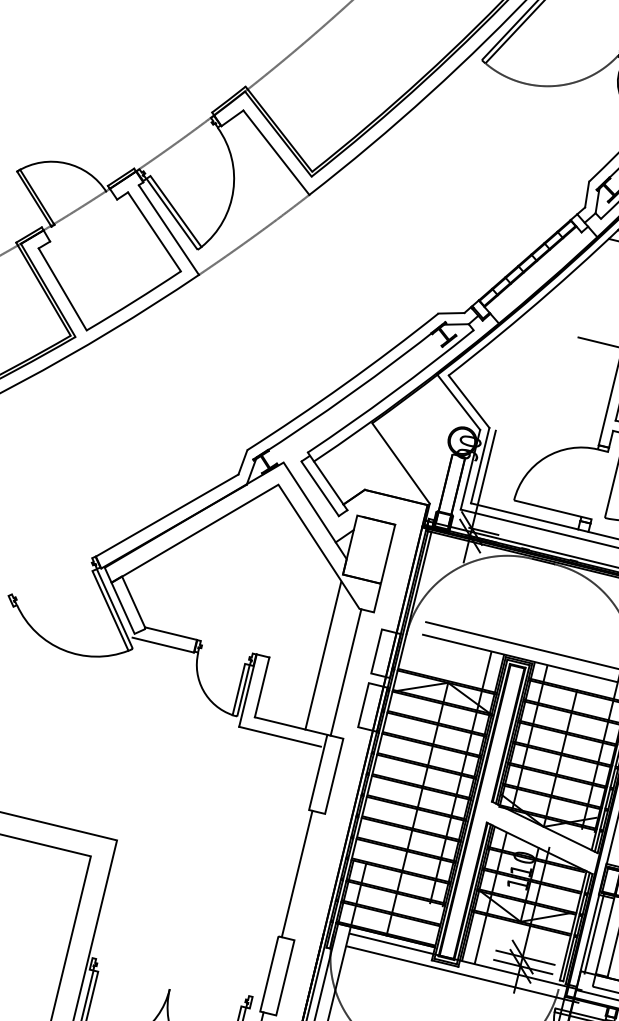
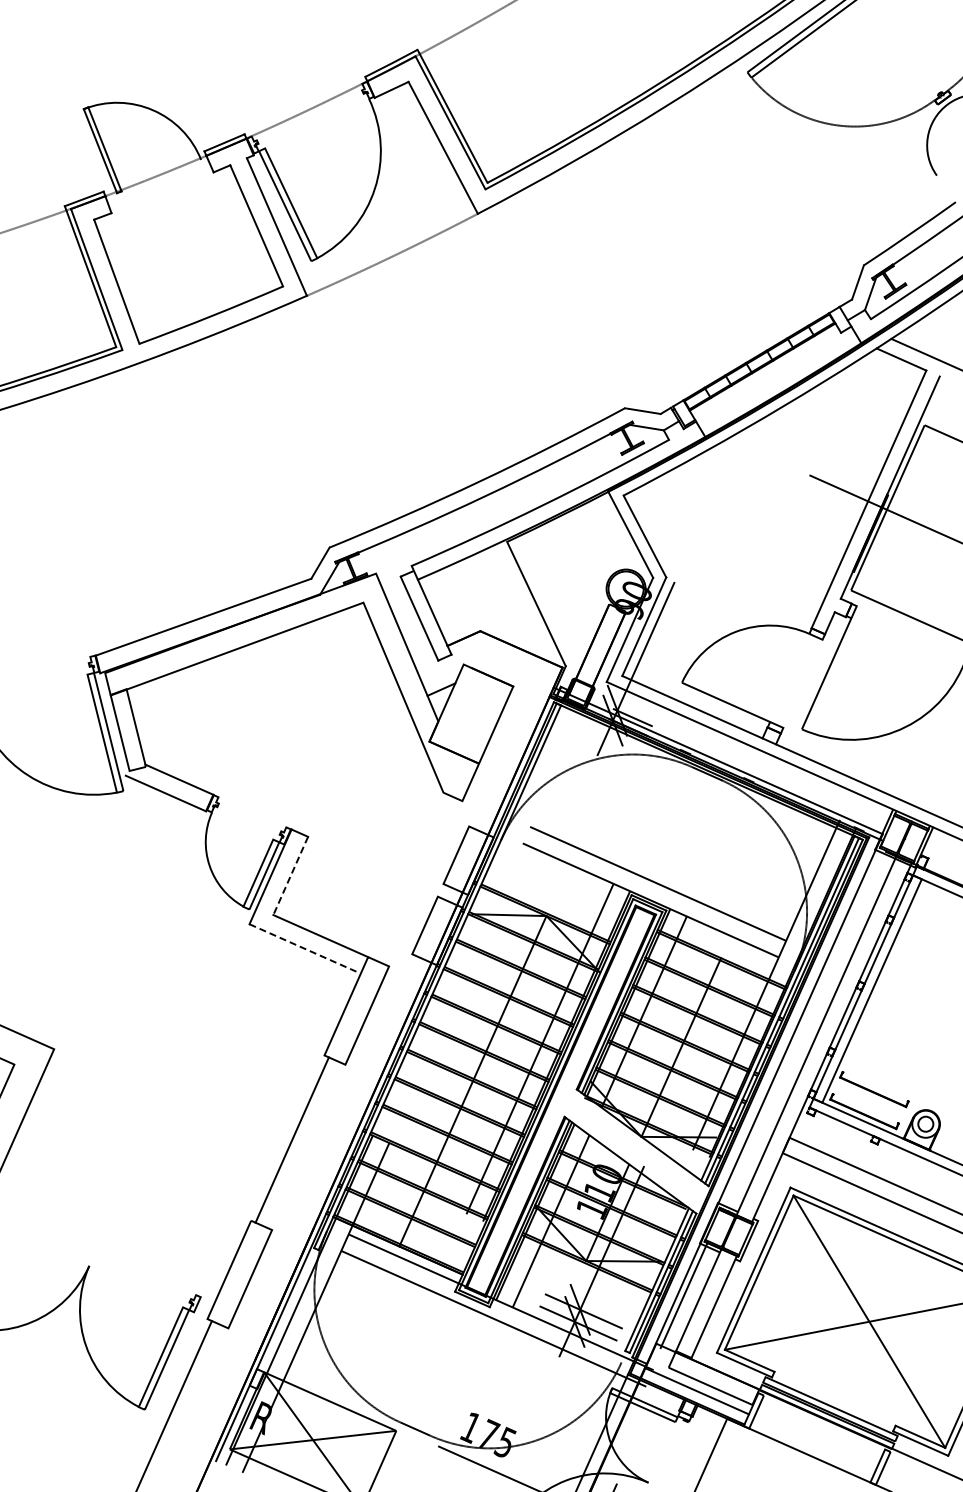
line: (322, 655) -> (381, 847), removed
line: (345, 672) -> (408, 876), removed
line: (261, 687) -> (290, 875), solid -> dashed
line: (280, 737) -> (303, 948), solid -> dashed

